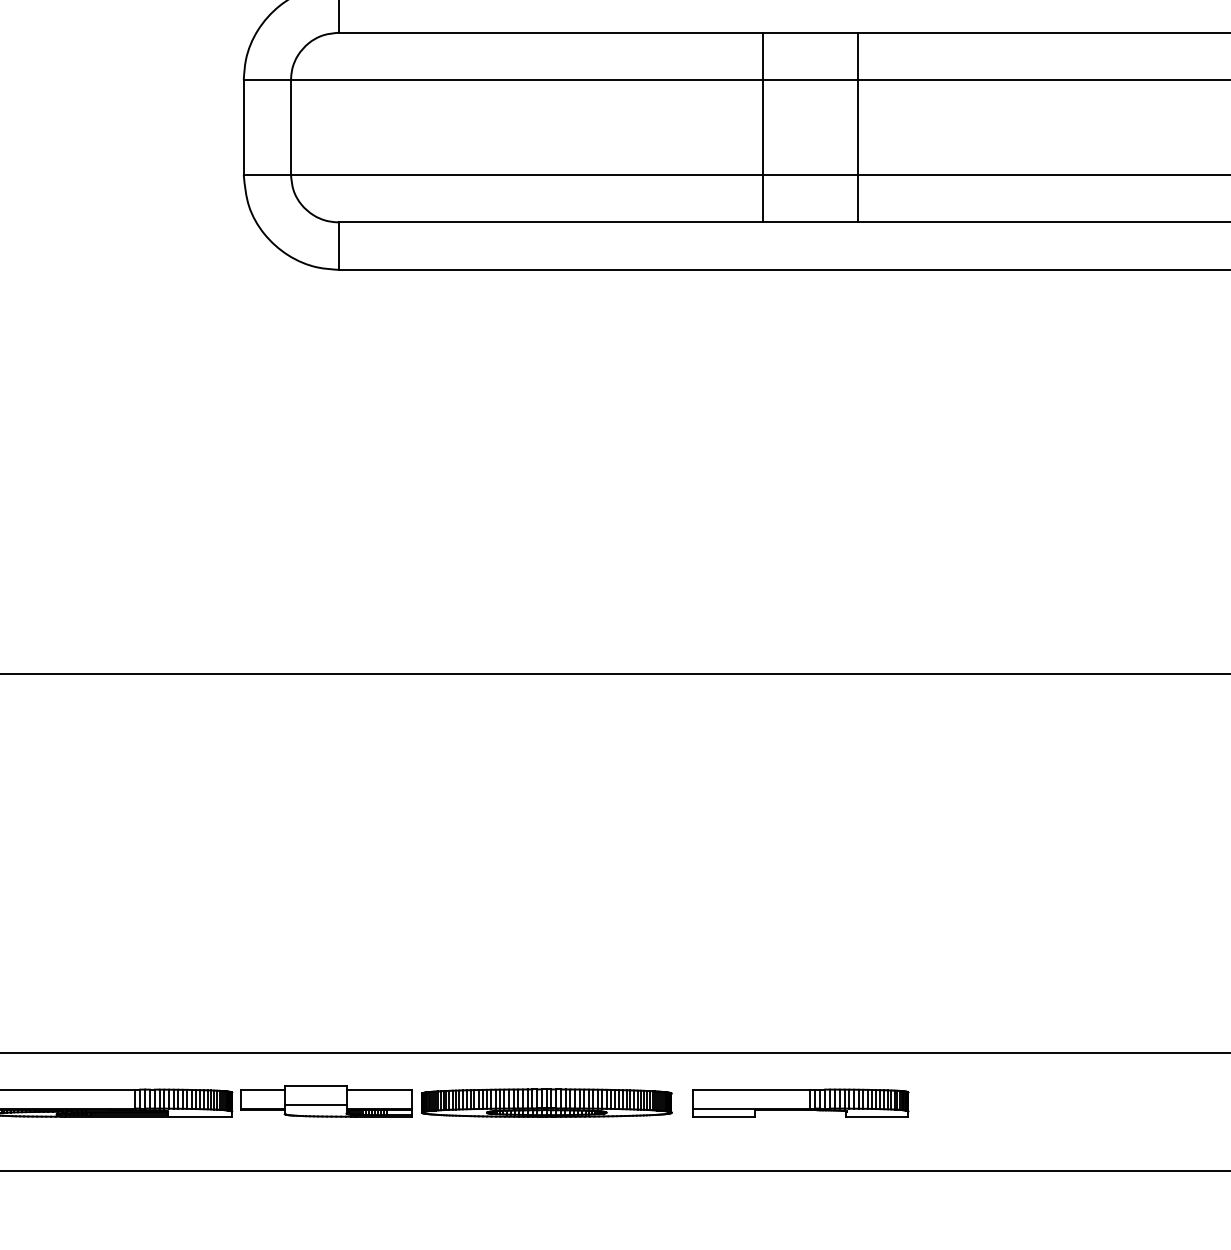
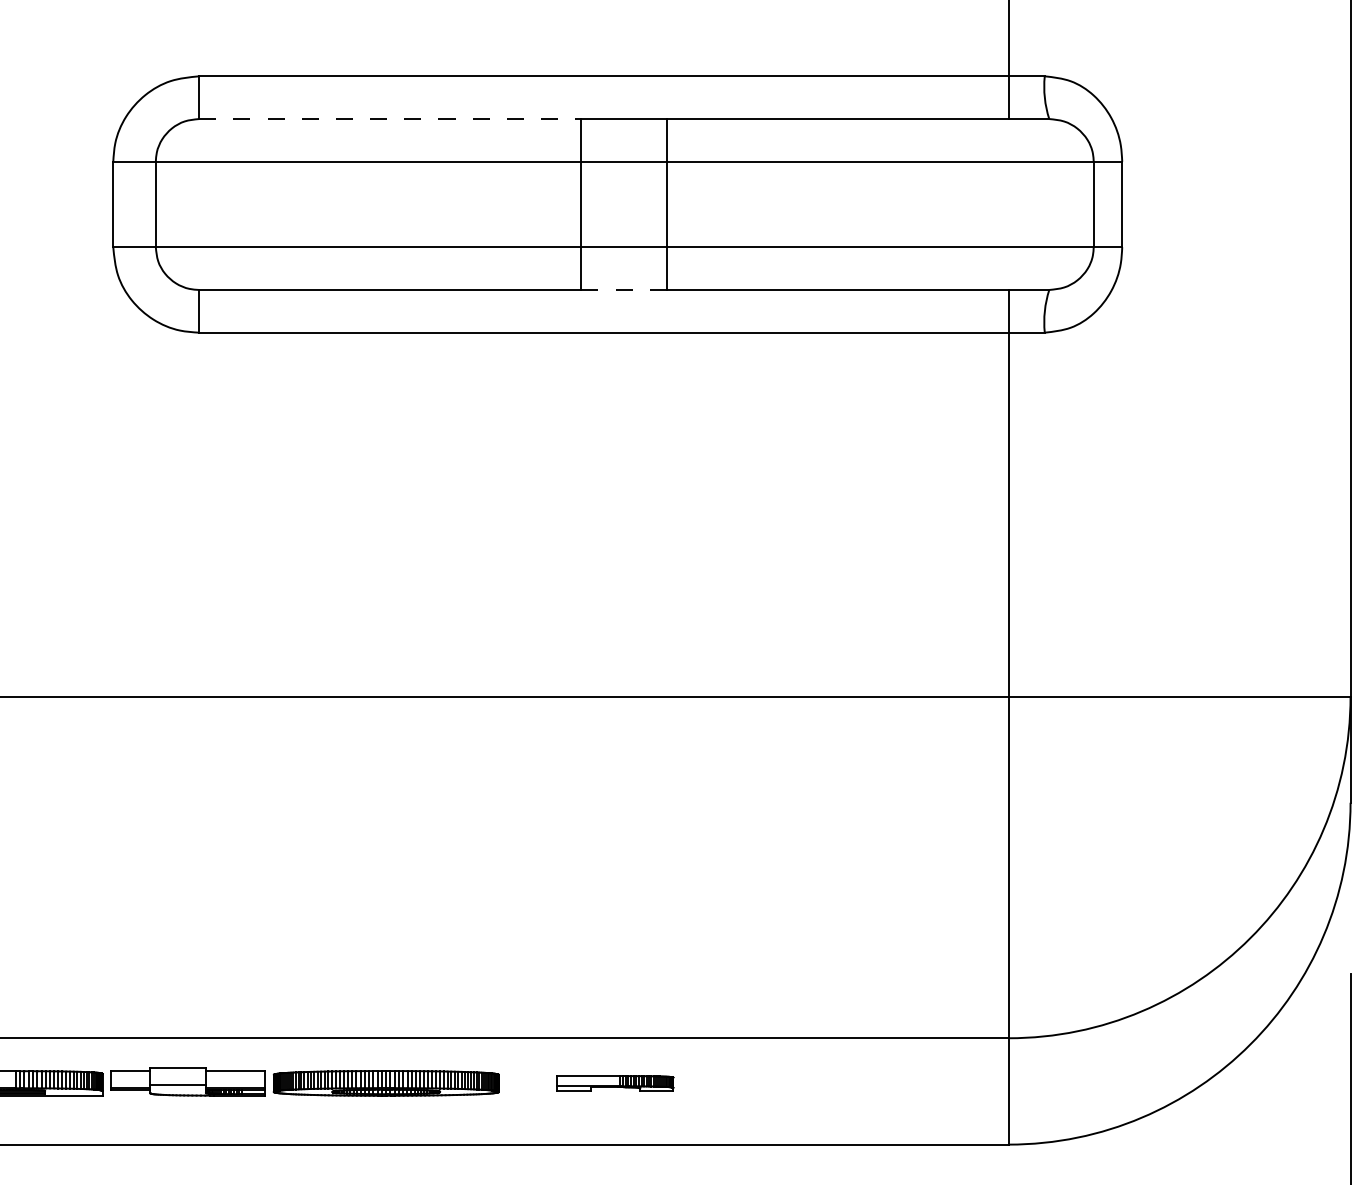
line: (551, 33) -> (390, 119), solid -> dashed
line: (811, 221) -> (624, 289), solid -> dashed
part: (801, 1103) -> (615, 1083), size x0.6

